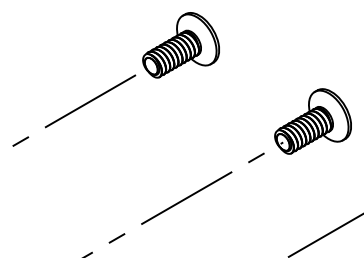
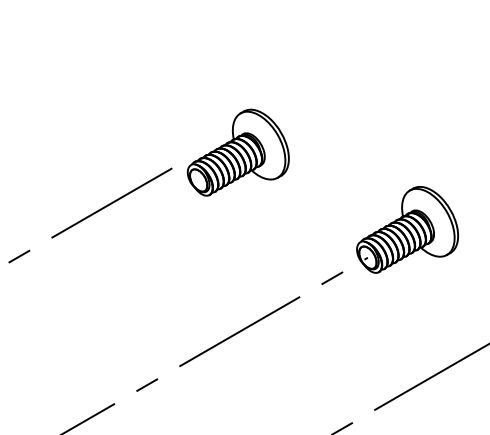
part: (180, 45) -> (237, 152), moved

